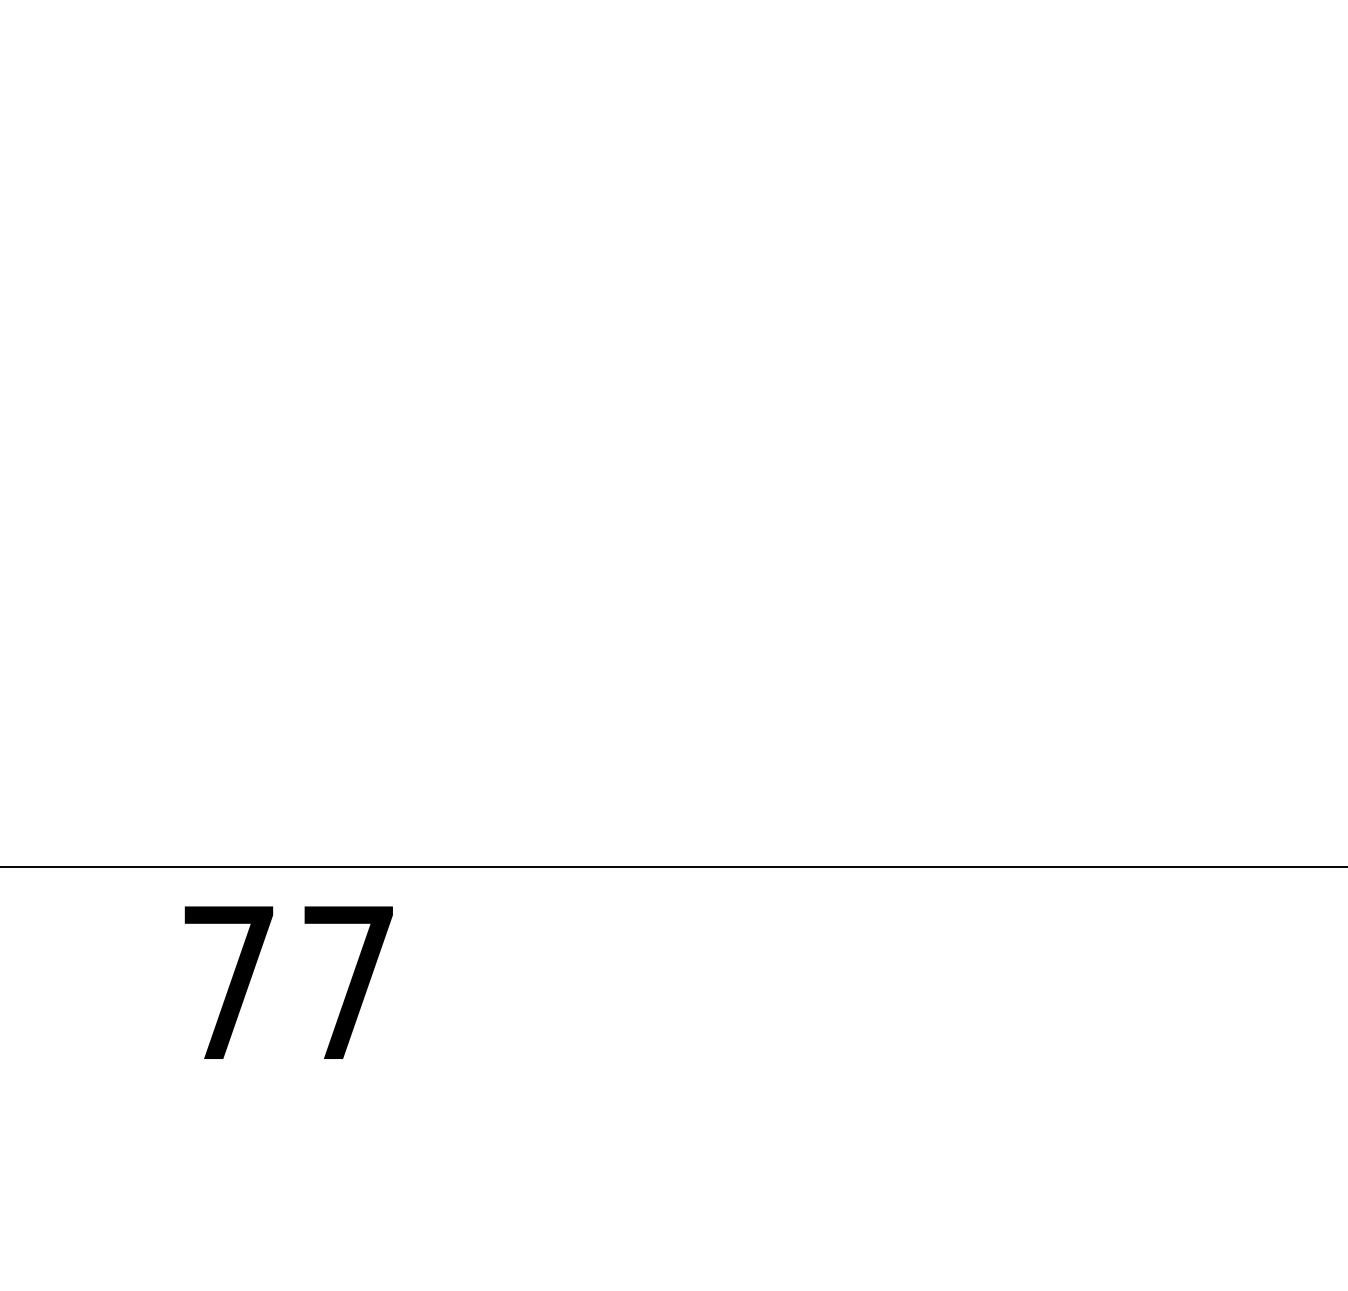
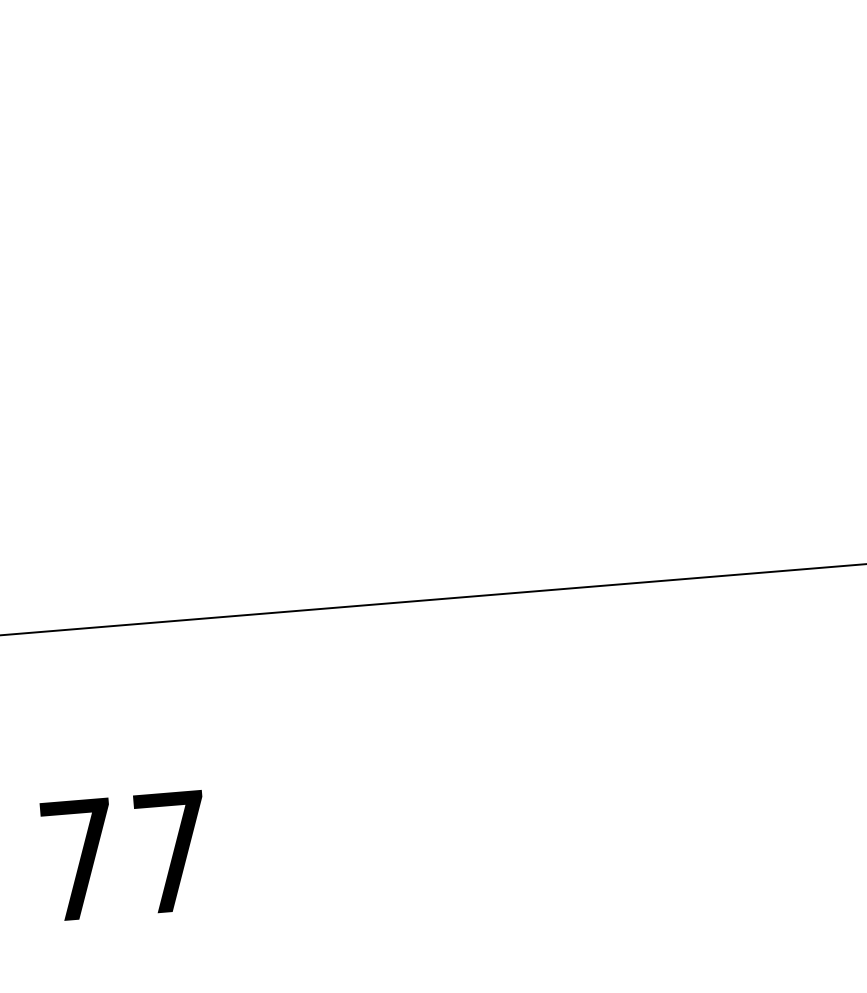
text: (288, 982) -> (125, 855), moved

